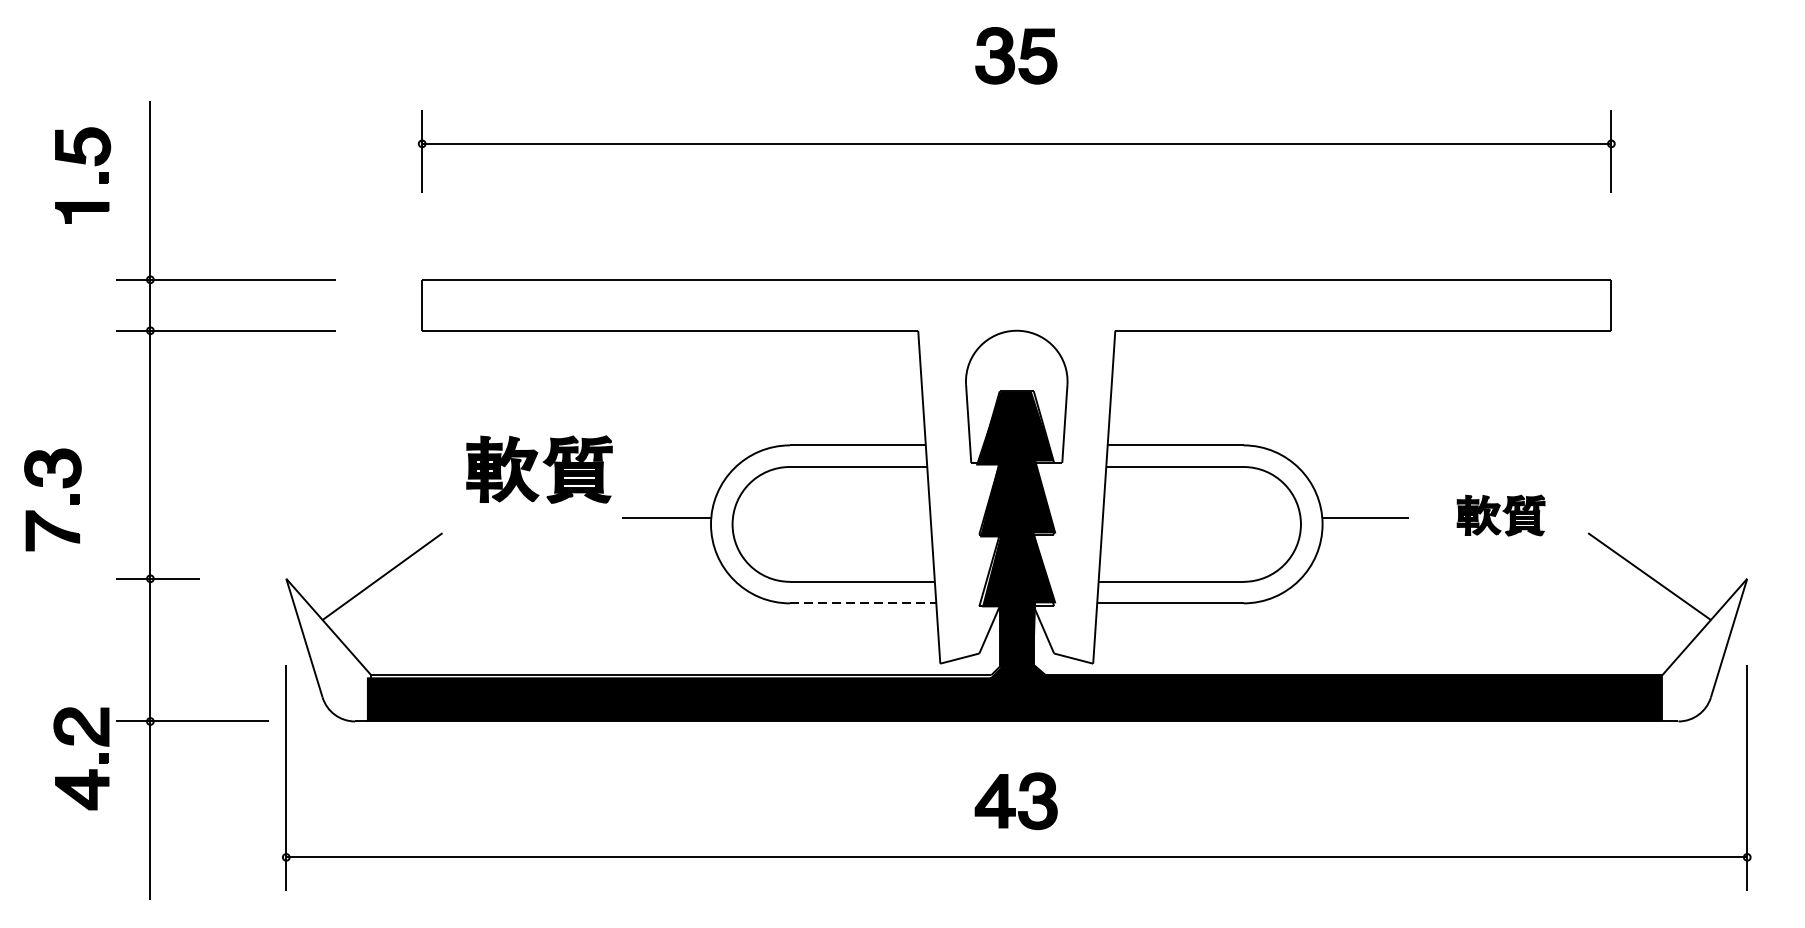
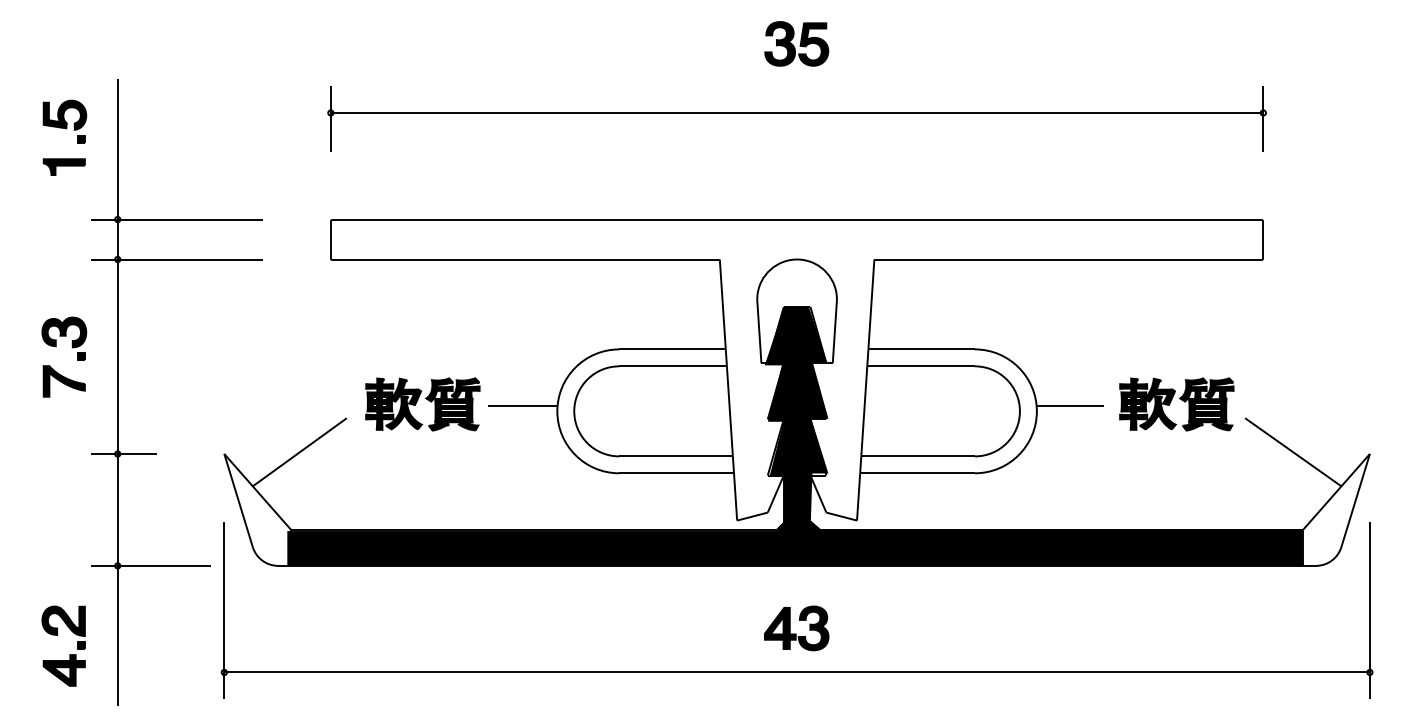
part: (539, 469) -> (422, 404), moved
part: (63, 488) -> (72, 348), moved
part: (1500, 515) -> (1176, 404), size x1.67
line: (864, 603) -> (677, 473), dashed -> solid
part: (88, 769) -> (69, 654), moved

